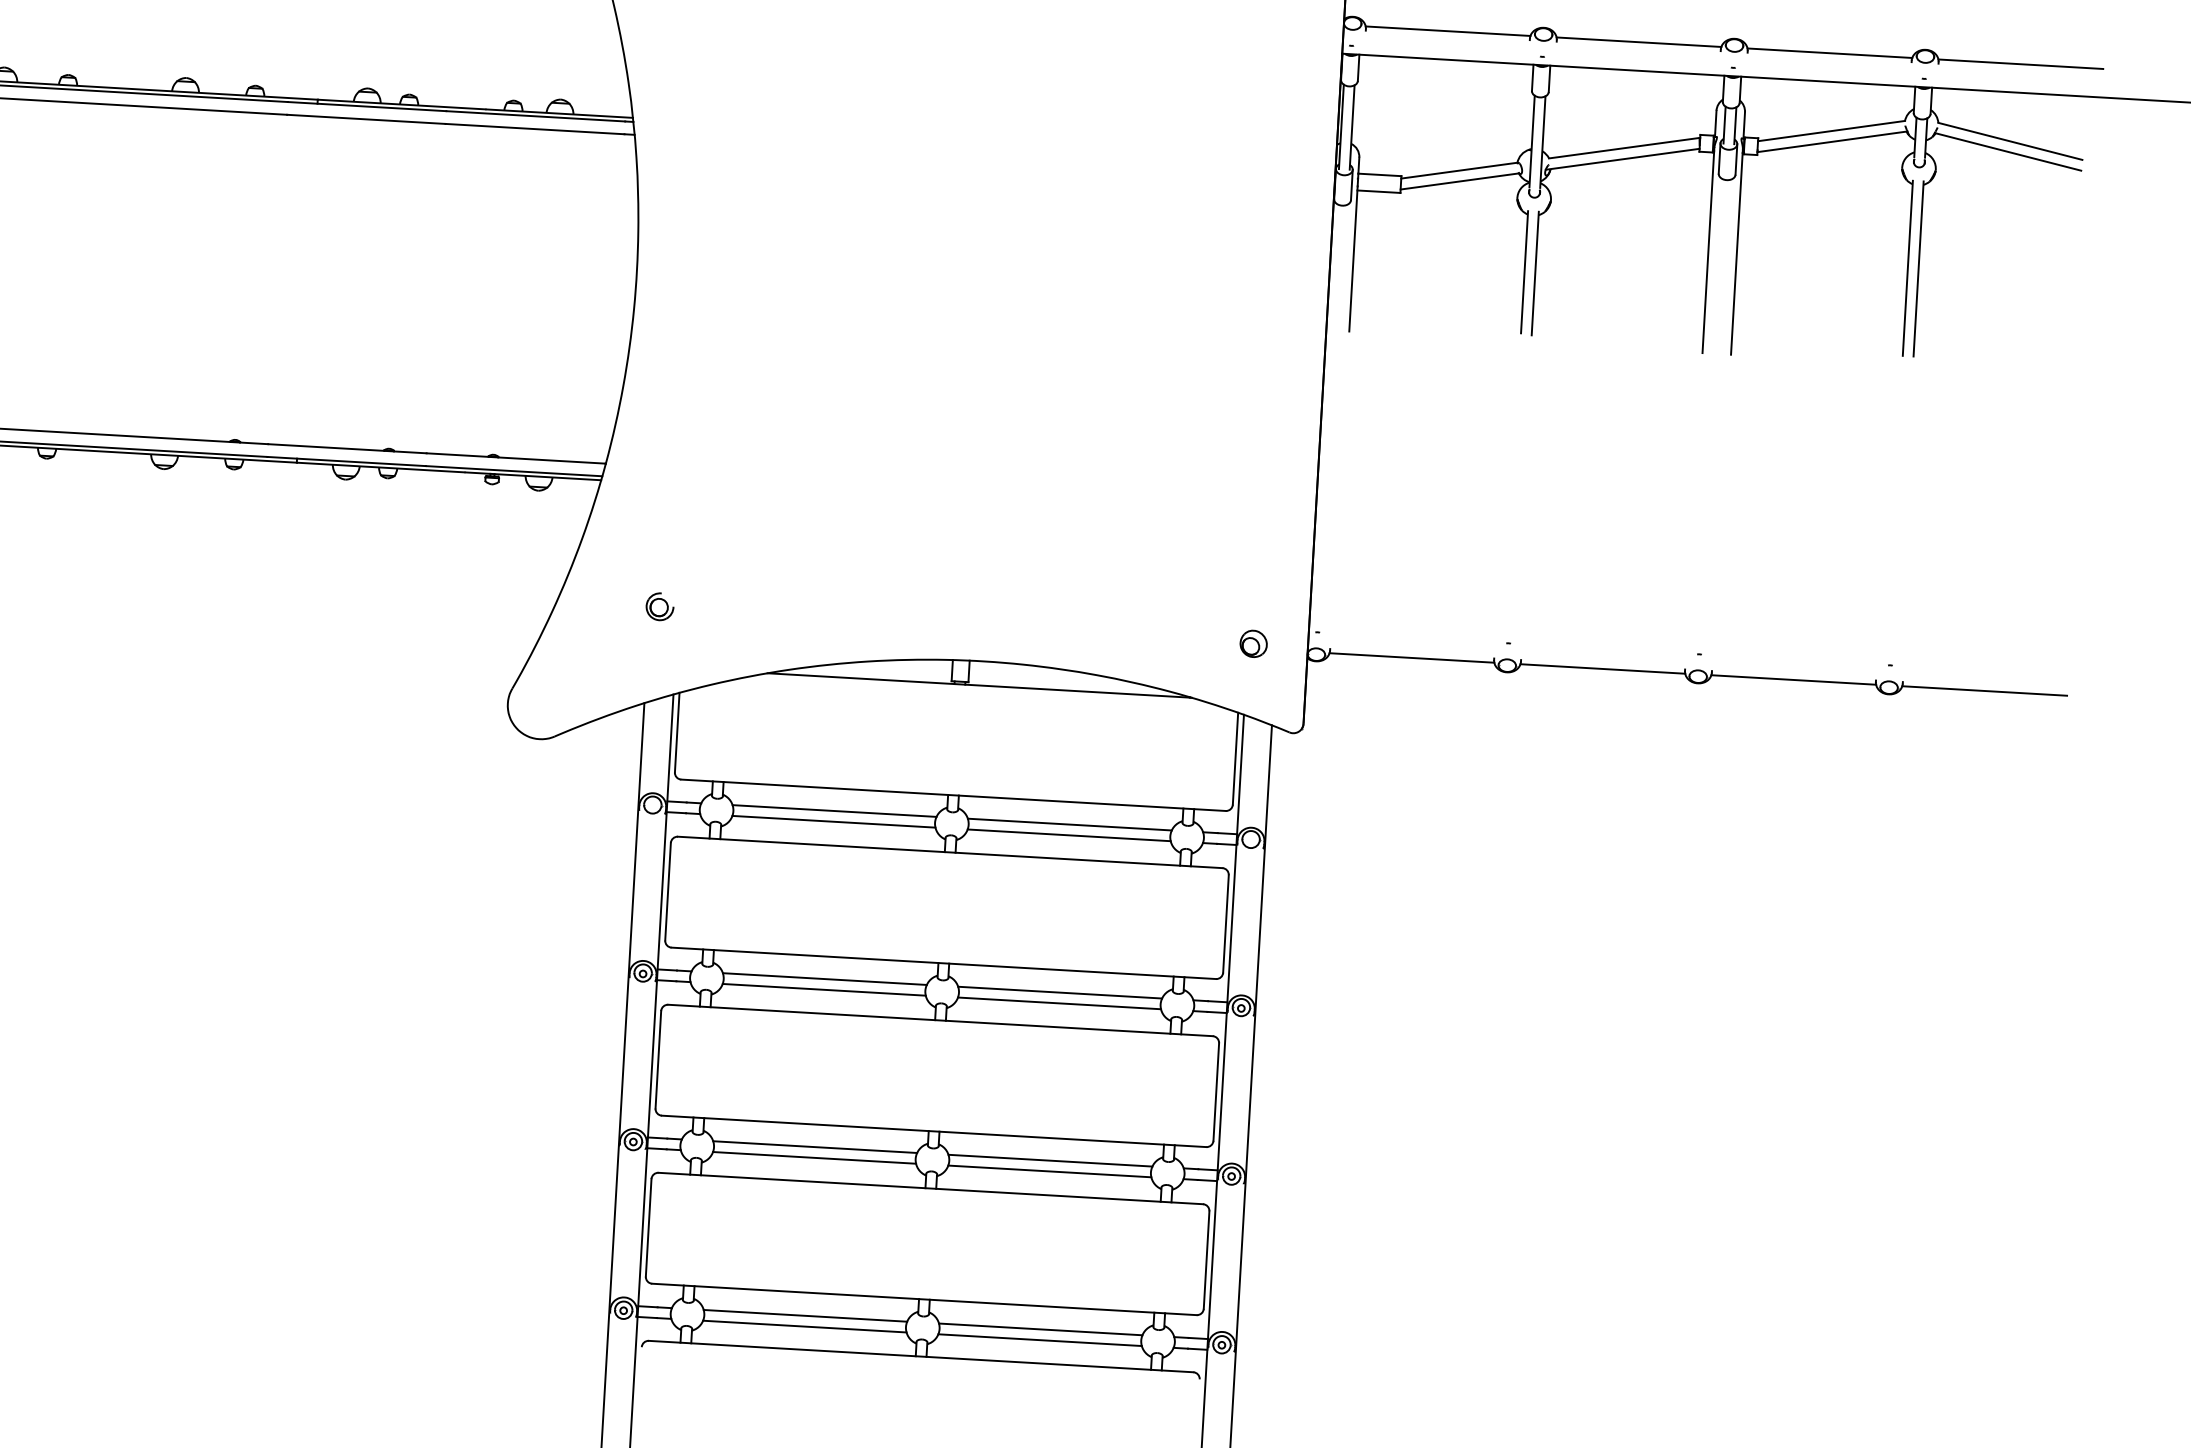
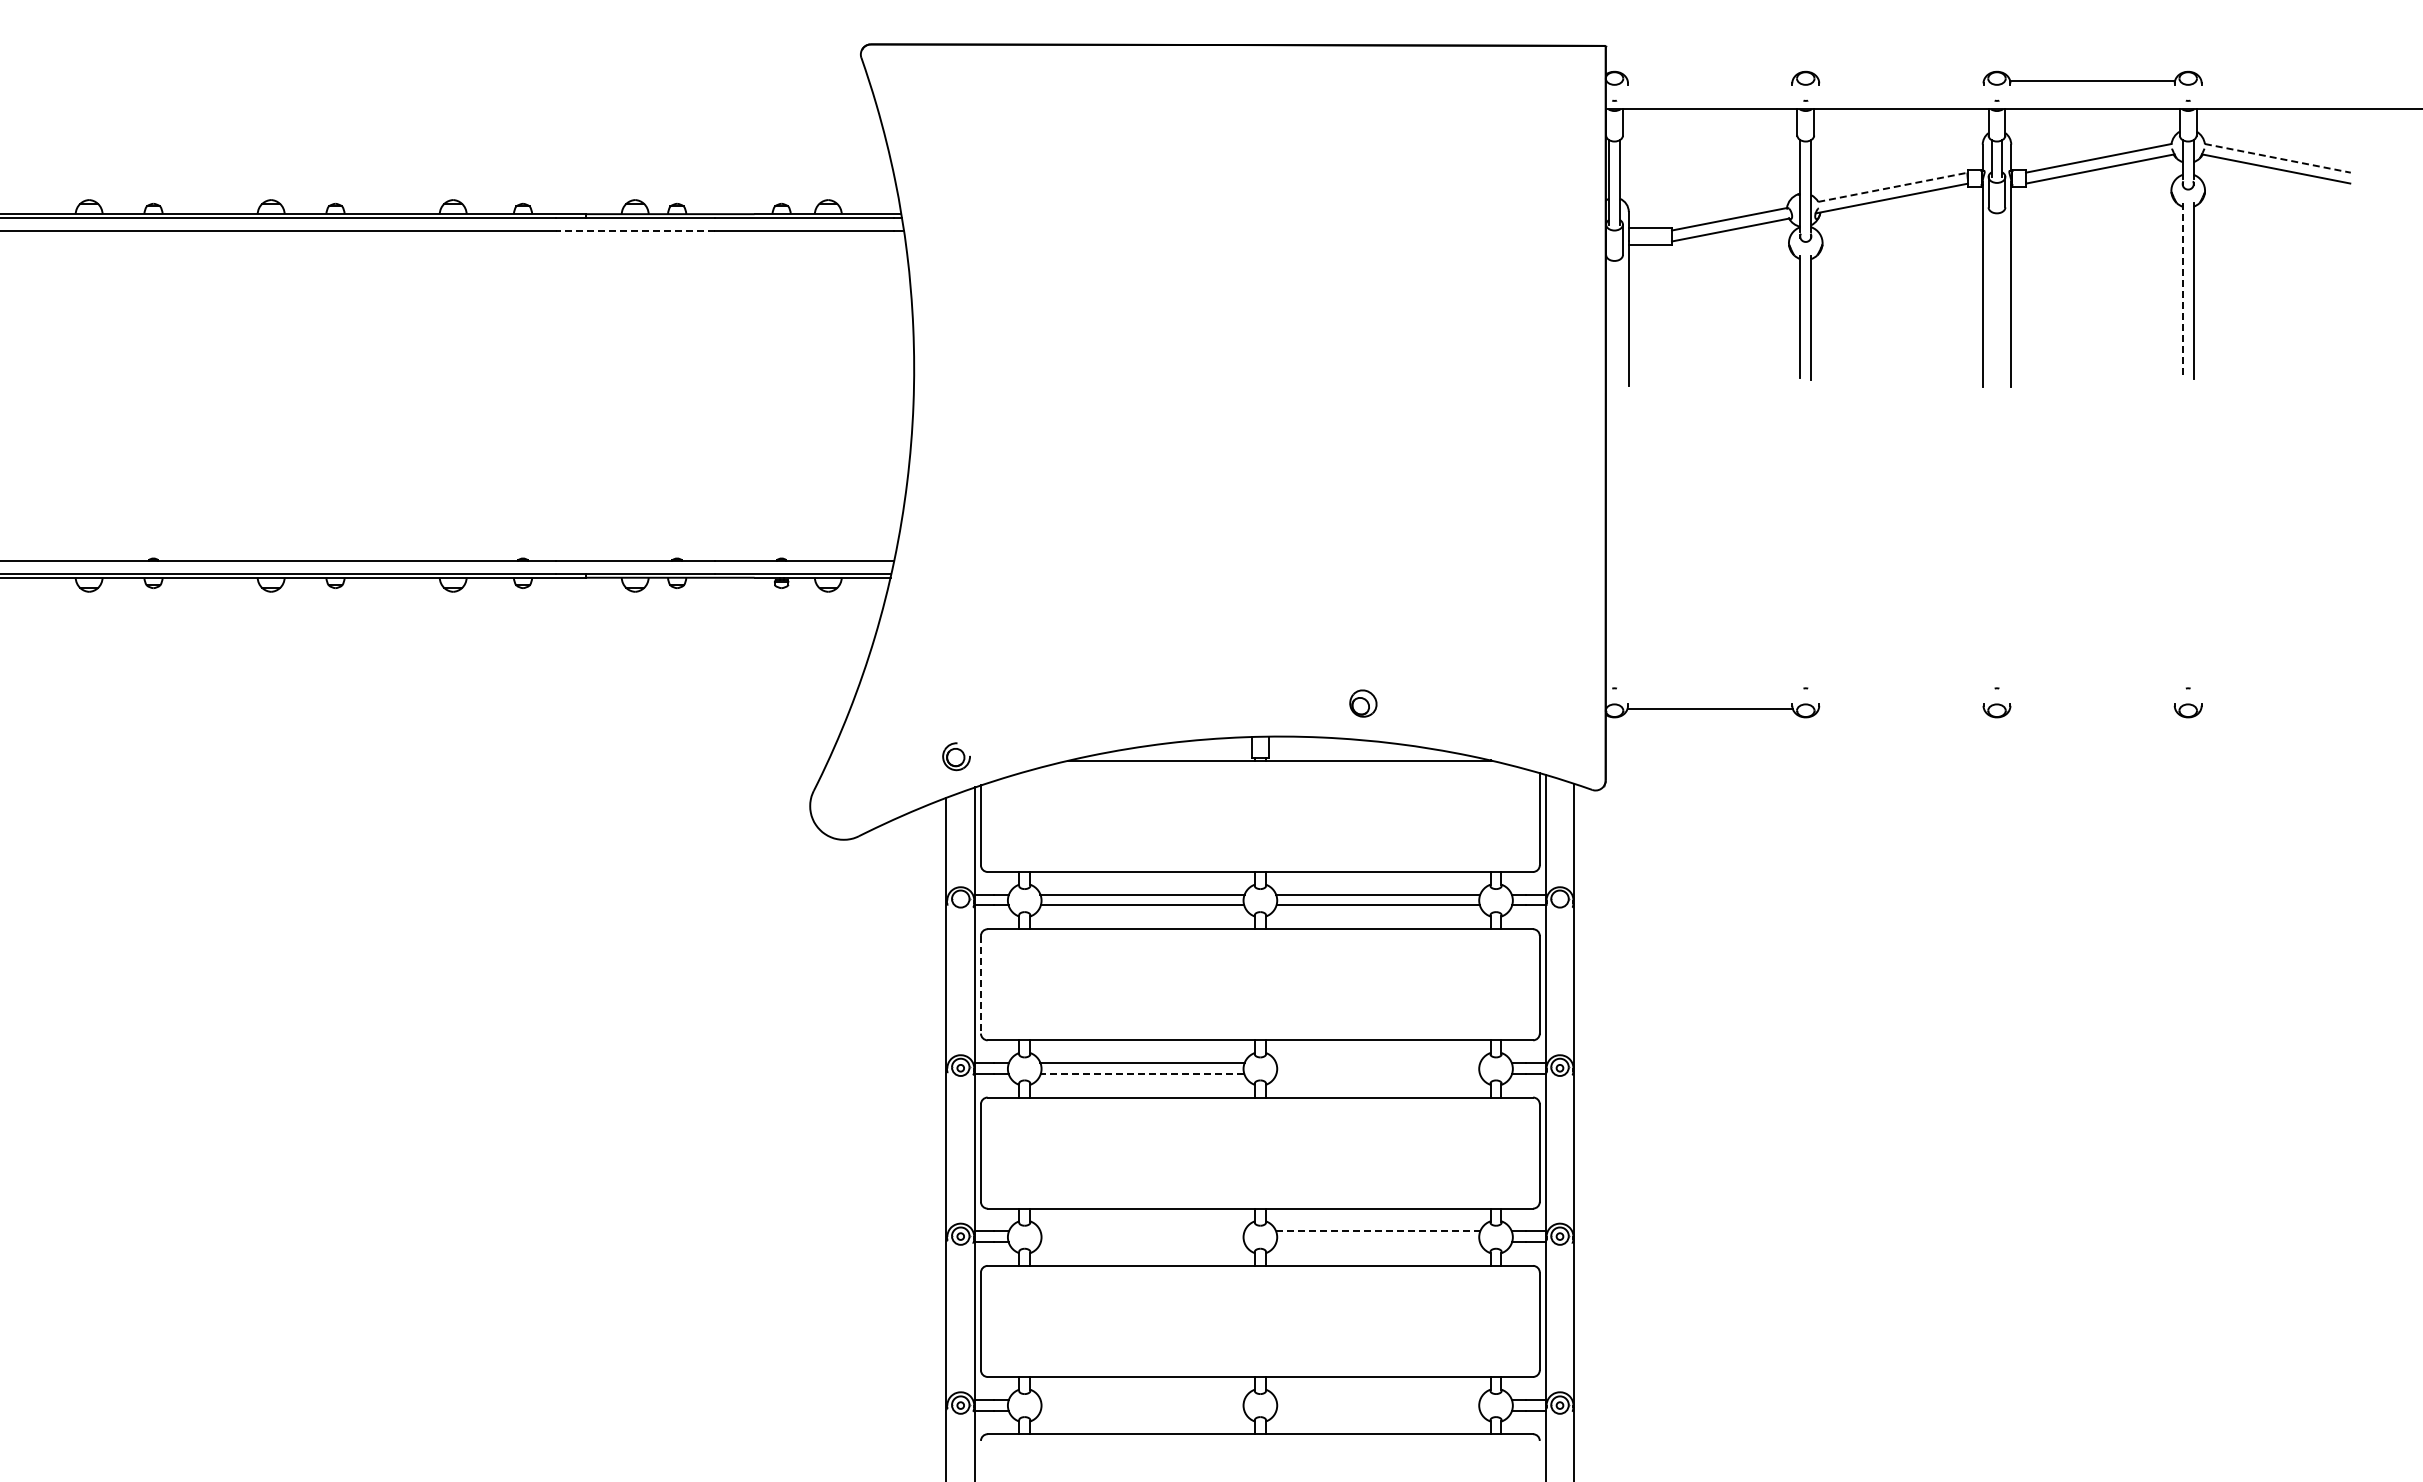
line: (1447, 30) -> (1709, 80), removed
line: (1638, 41) -> (1900, 80), removed
line: (2020, 64) -> (2283, 80), removed
line: (365, 119) -> (634, 231), solid -> dashed
line: (2011, 141) -> (2278, 158), solid -> dashed
line: (1624, 148) -> (1893, 187), solid -> dashed
line: (1907, 267) -> (2182, 290), solid -> dashed
part: (659, 606) -> (956, 756), moved
part: (1253, 643) -> (1363, 703), moved
line: (1601, 668) -> (1900, 708), removed
line: (1793, 679) -> (2092, 708), removed
line: (1984, 690) -> (2283, 708), removed
line: (667, 891) -> (980, 984), solid -> dashed
line: (824, 989) -> (1142, 1073), solid -> dashed
line: (1060, 992) -> (1378, 1062), removed
line: (1058, 1003) -> (1377, 1073), removed
line: (815, 1147) -> (1142, 1231), removed
line: (814, 1157) -> (1142, 1241), removed
line: (1050, 1160) -> (1378, 1231), solid -> dashed
line: (1049, 1170) -> (1377, 1241), removed
line: (805, 1316) -> (1142, 1400), removed
line: (804, 1326) -> (1142, 1410), removed
line: (1041, 1329) -> (1378, 1400), removed
line: (1040, 1339) -> (1378, 1410), removed

